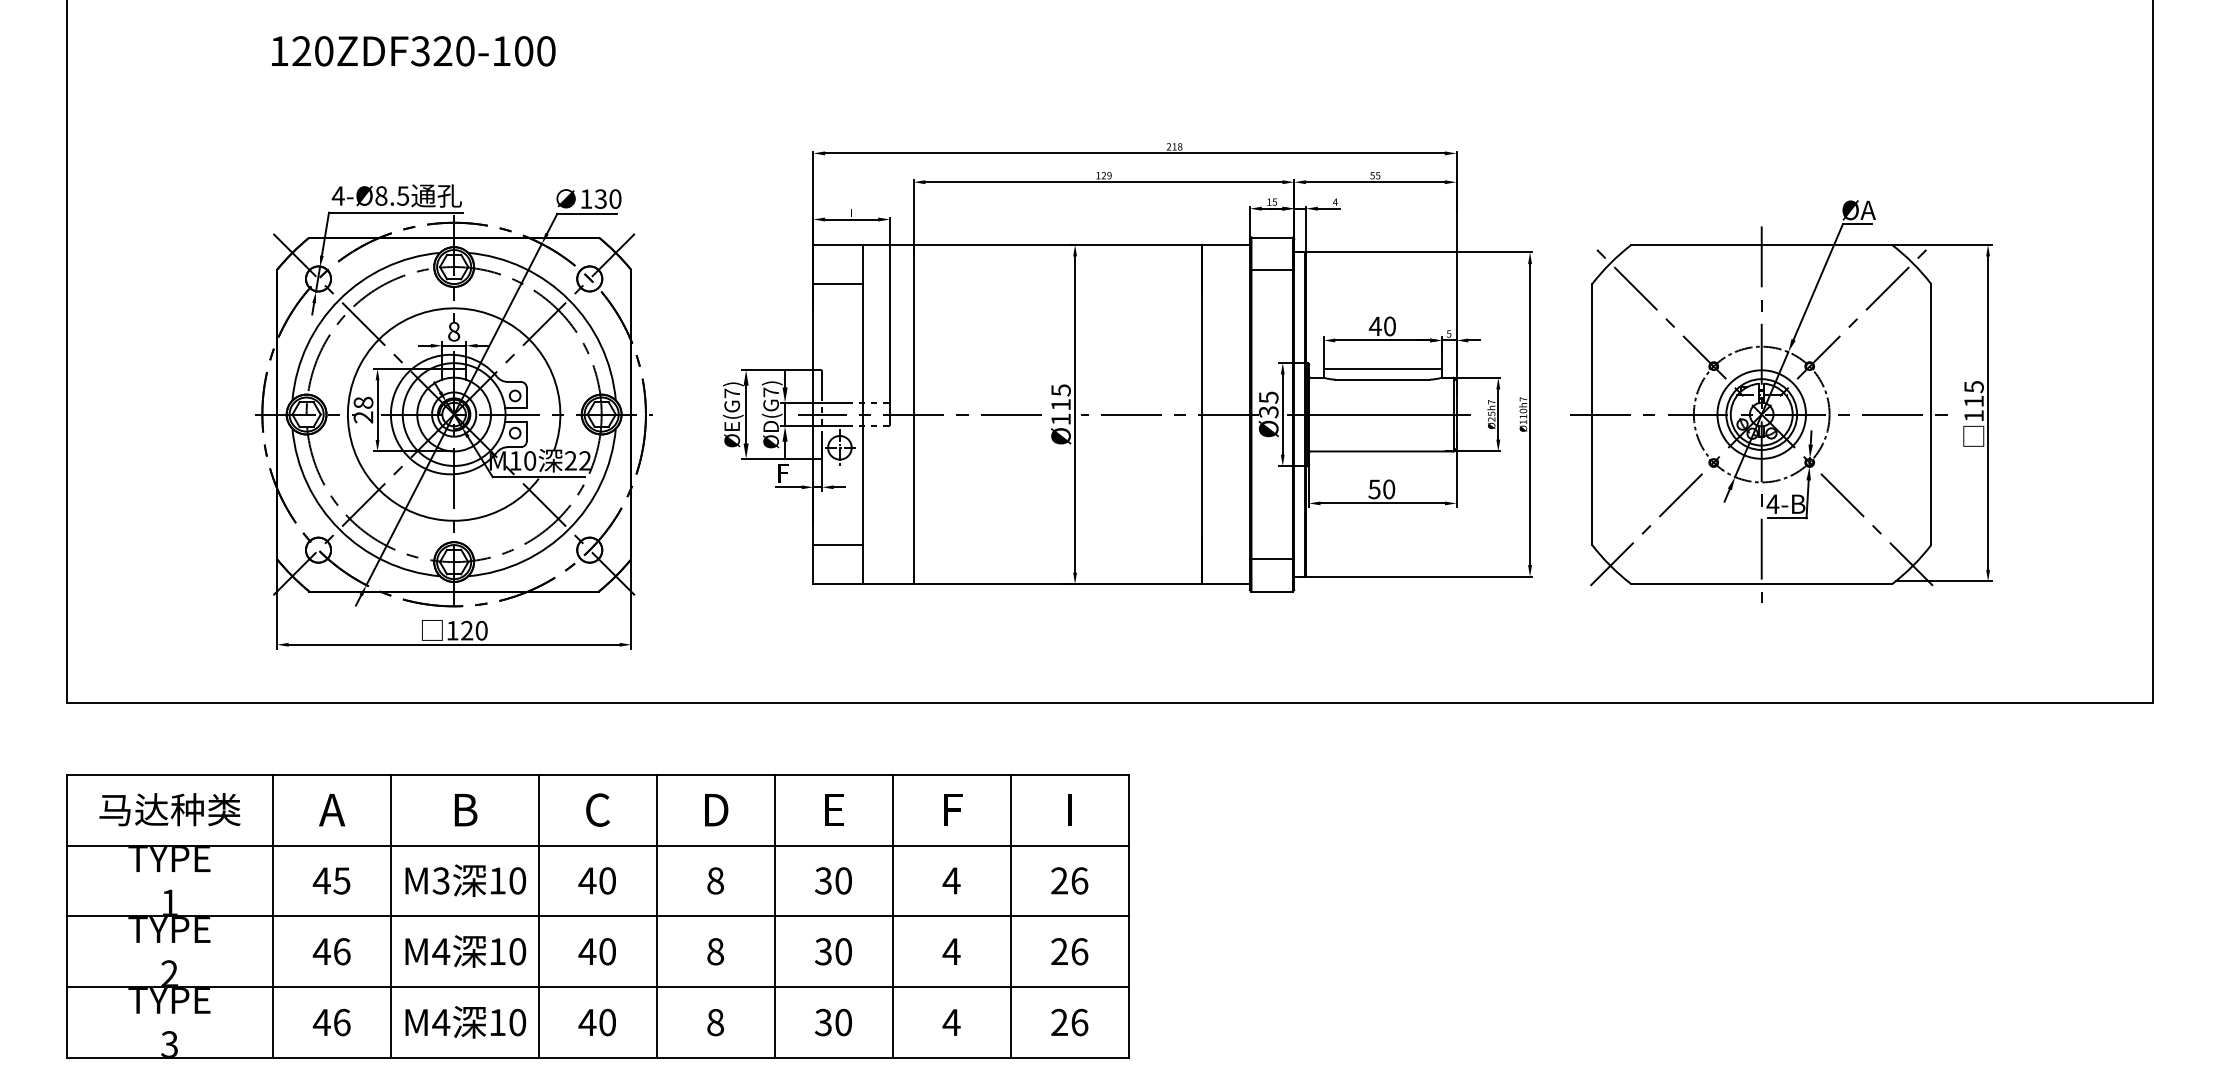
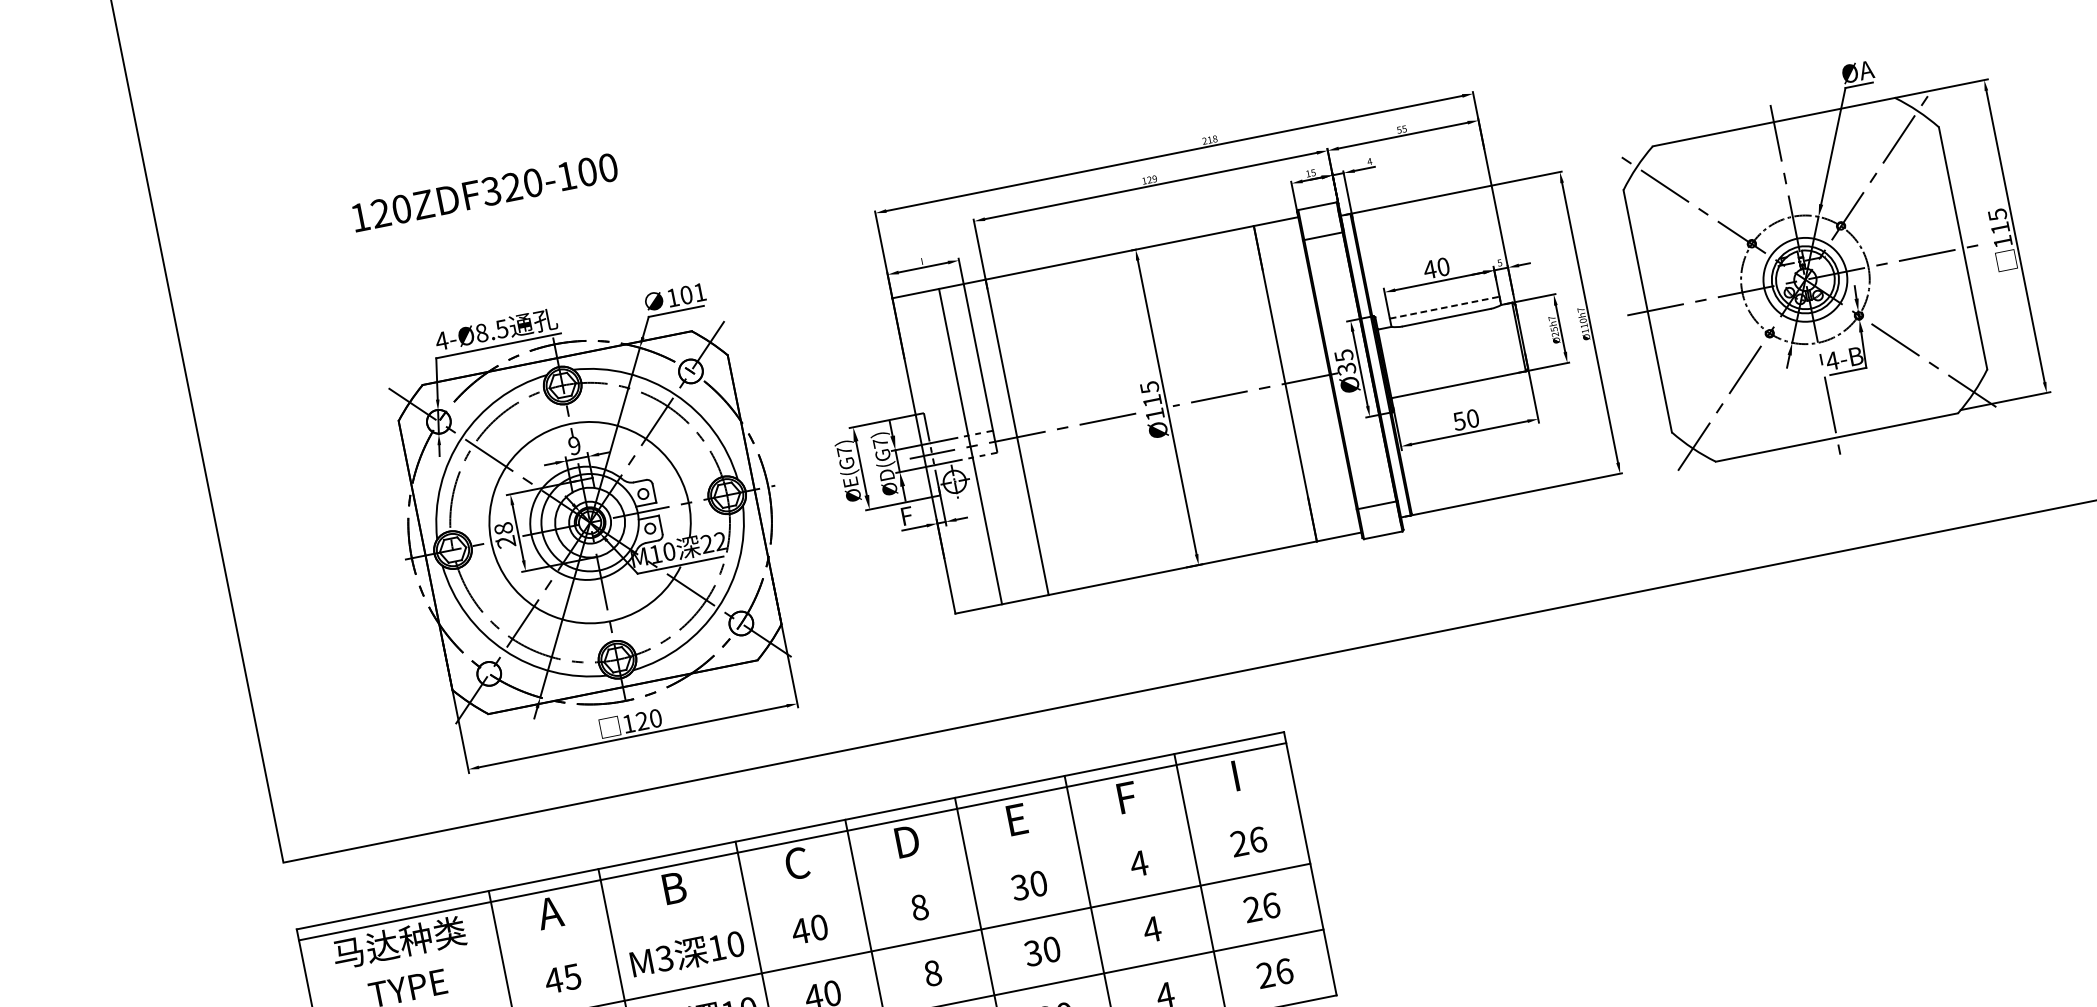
text: (607, 198) -> (692, 293), 130 -> 101
line: (838, 284) -> (923, 330), removed
text: (454, 331) -> (575, 445), 8 -> 9
line: (1383, 368) -> (1445, 307), solid -> dashed
line: (1378, 414) -> (1449, 350), removed
line: (838, 544) -> (971, 572), removed
line: (597, 845) -> (792, 841), moved

